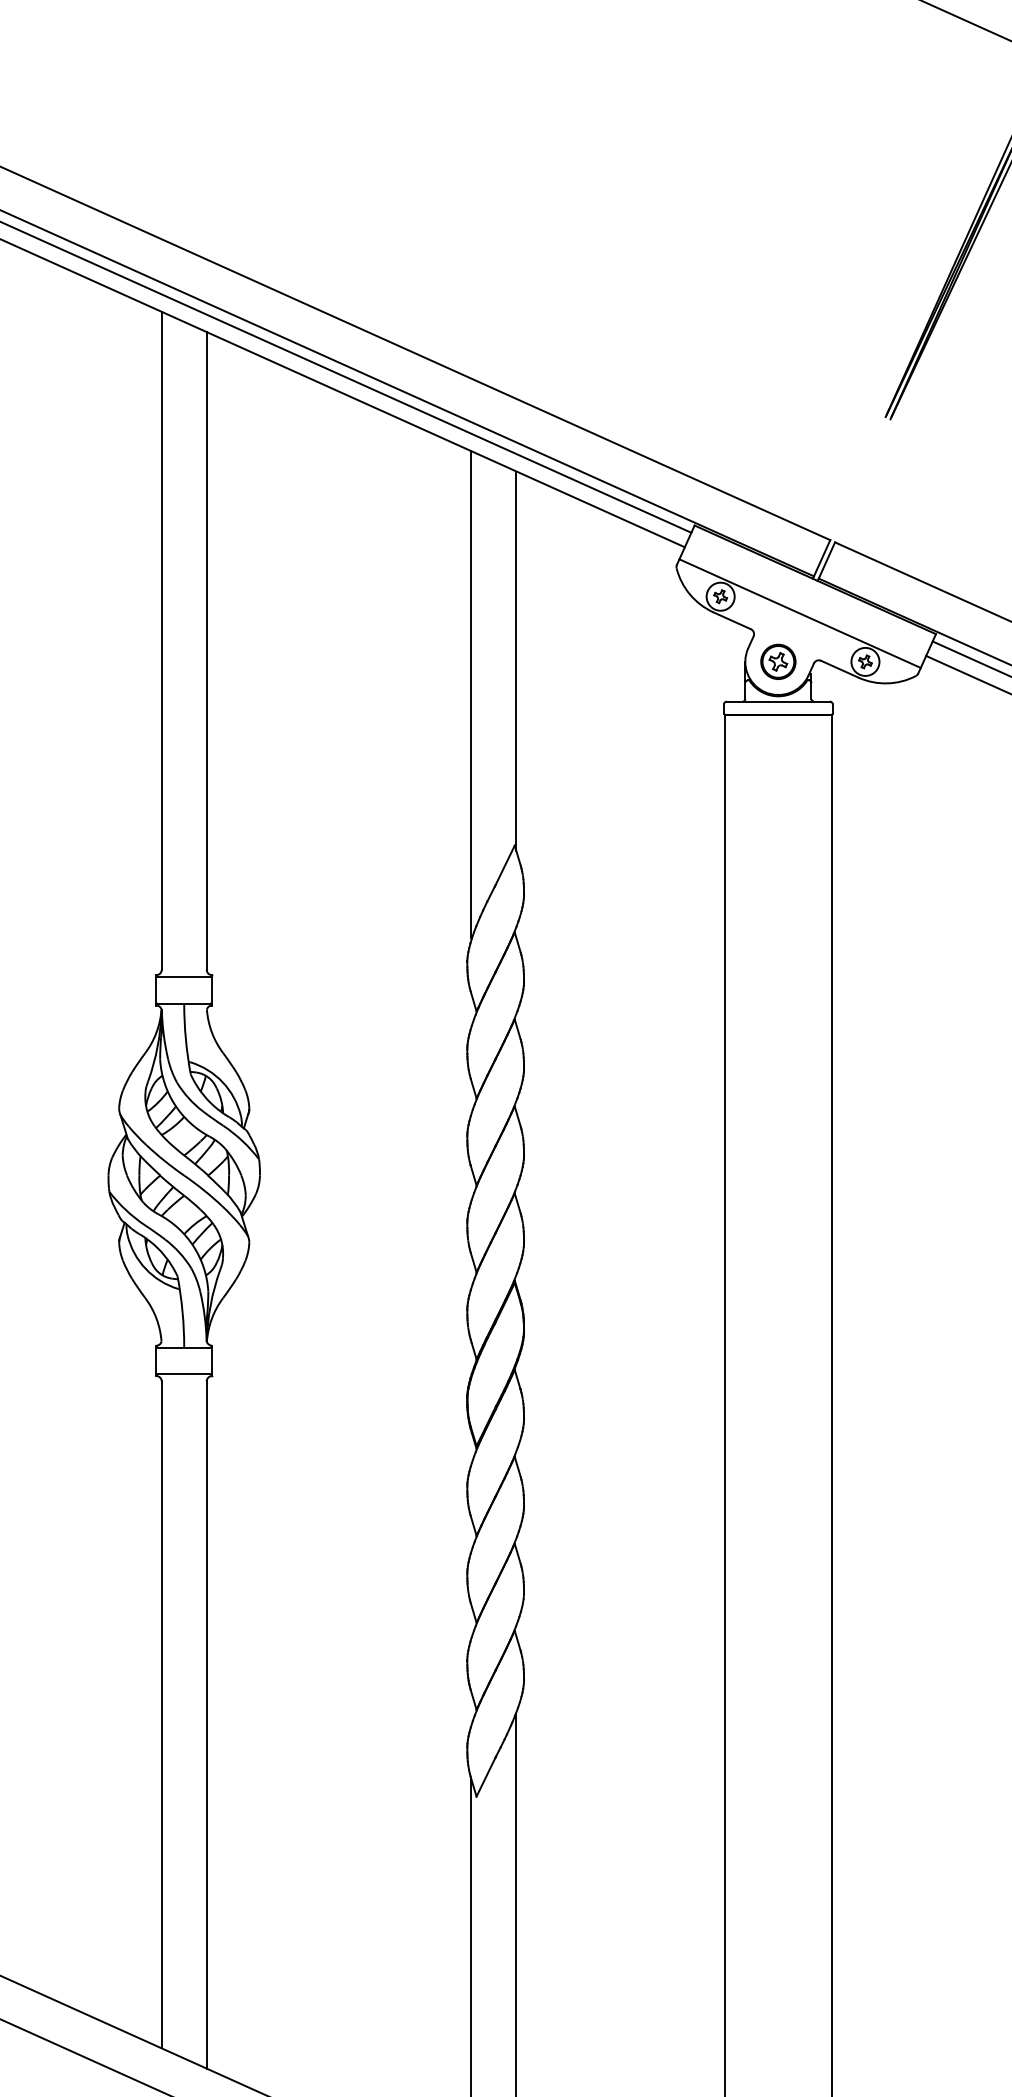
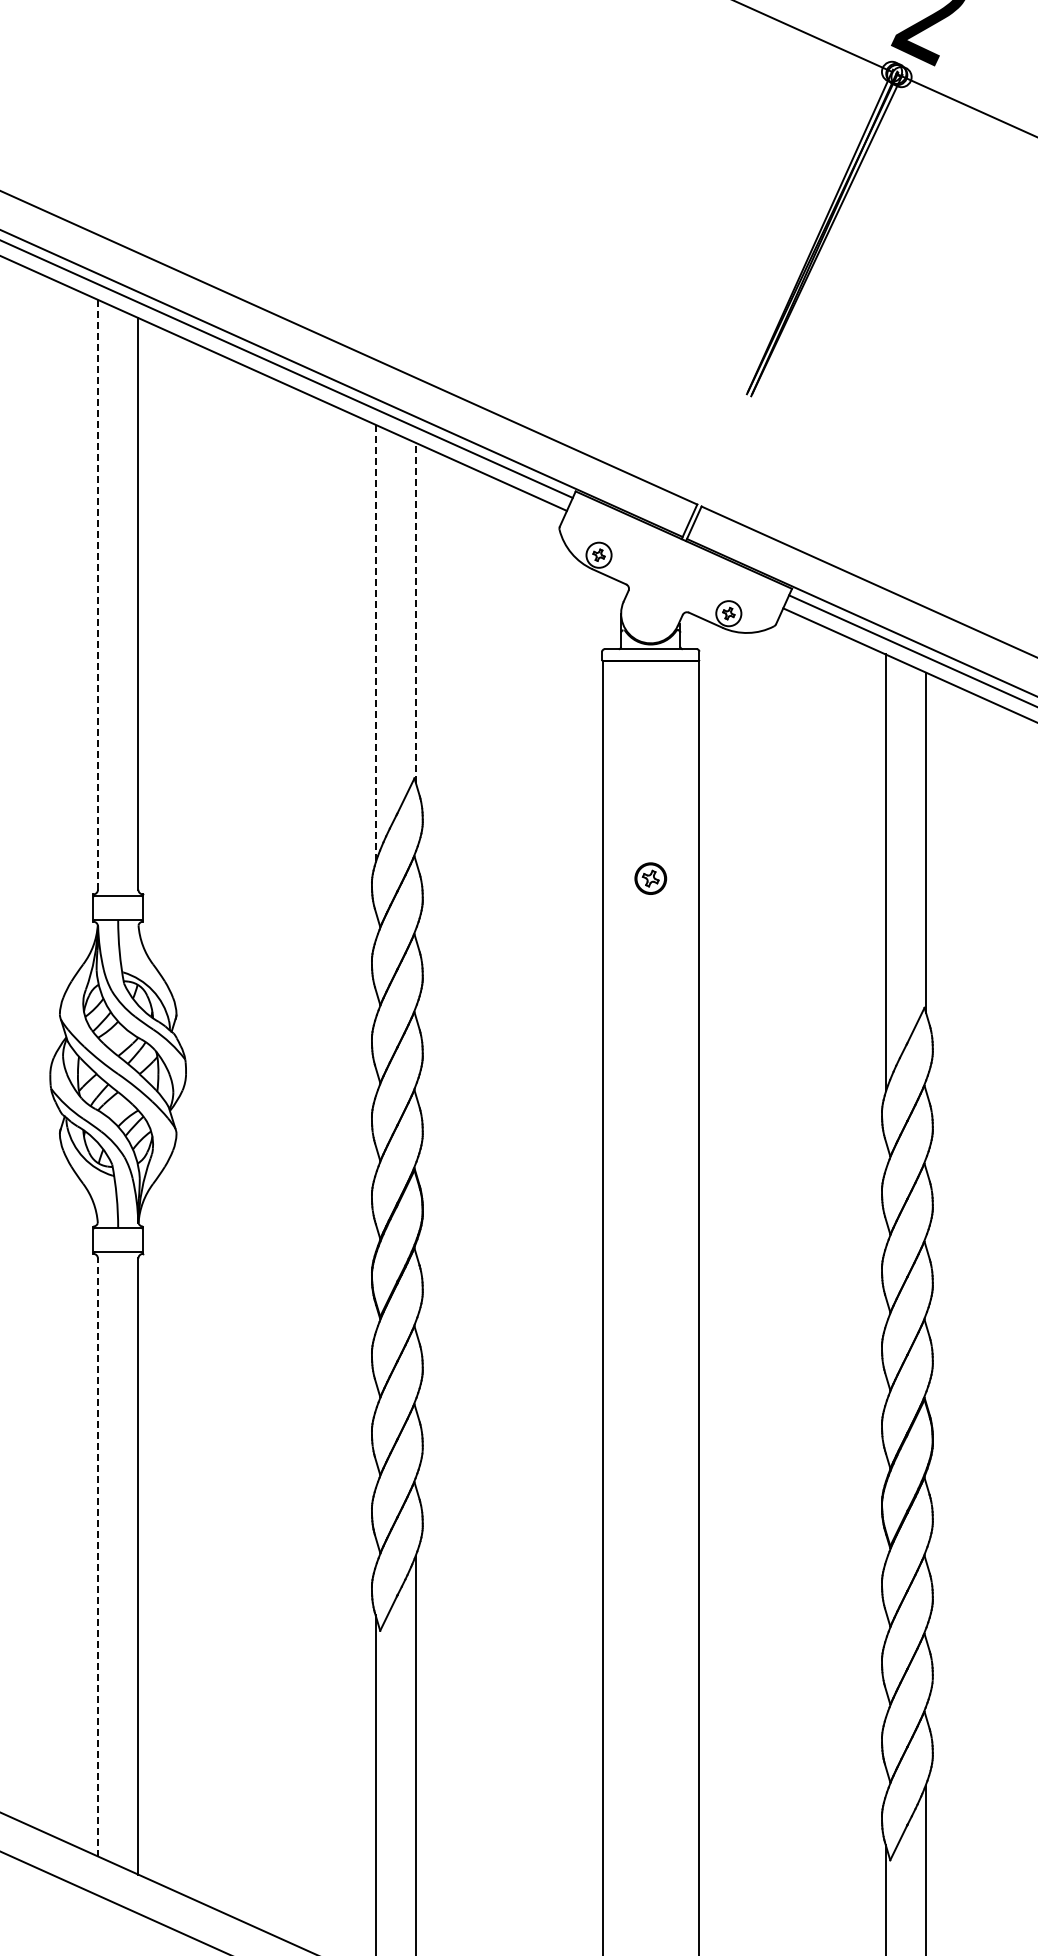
line: (800, 613) -> (670, 570), removed
line: (162, 640) -> (98, 594), solid -> dashed
line: (515, 660) -> (415, 612), solid -> dashed
part: (778, 661) -> (650, 878), moved
line: (471, 694) -> (375, 642), solid -> dashed
line: (162, 1713) -> (98, 1556), solid -> dashed

